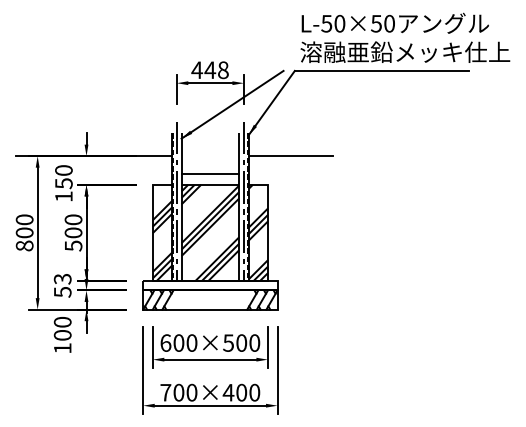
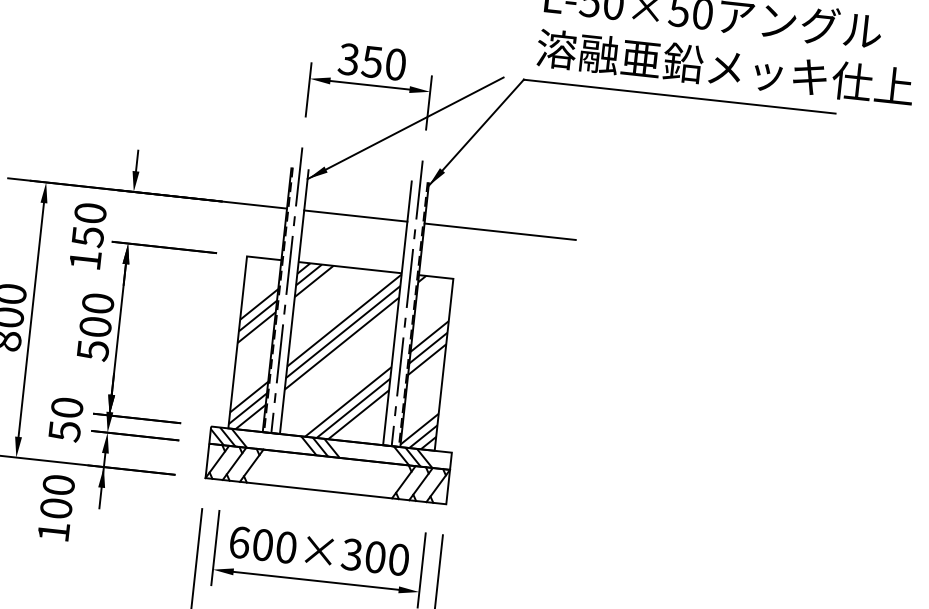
text: (209, 70) -> (370, 62), 448 -> 350
line: (210, 174) -> (355, 216), moved
text: (62, 278) -> (66, 406), 53 -> 50
hatch: (205, 285) -> (321, 446), added
text: (228, 342) -> (352, 553), 600×500 -> 600×300

